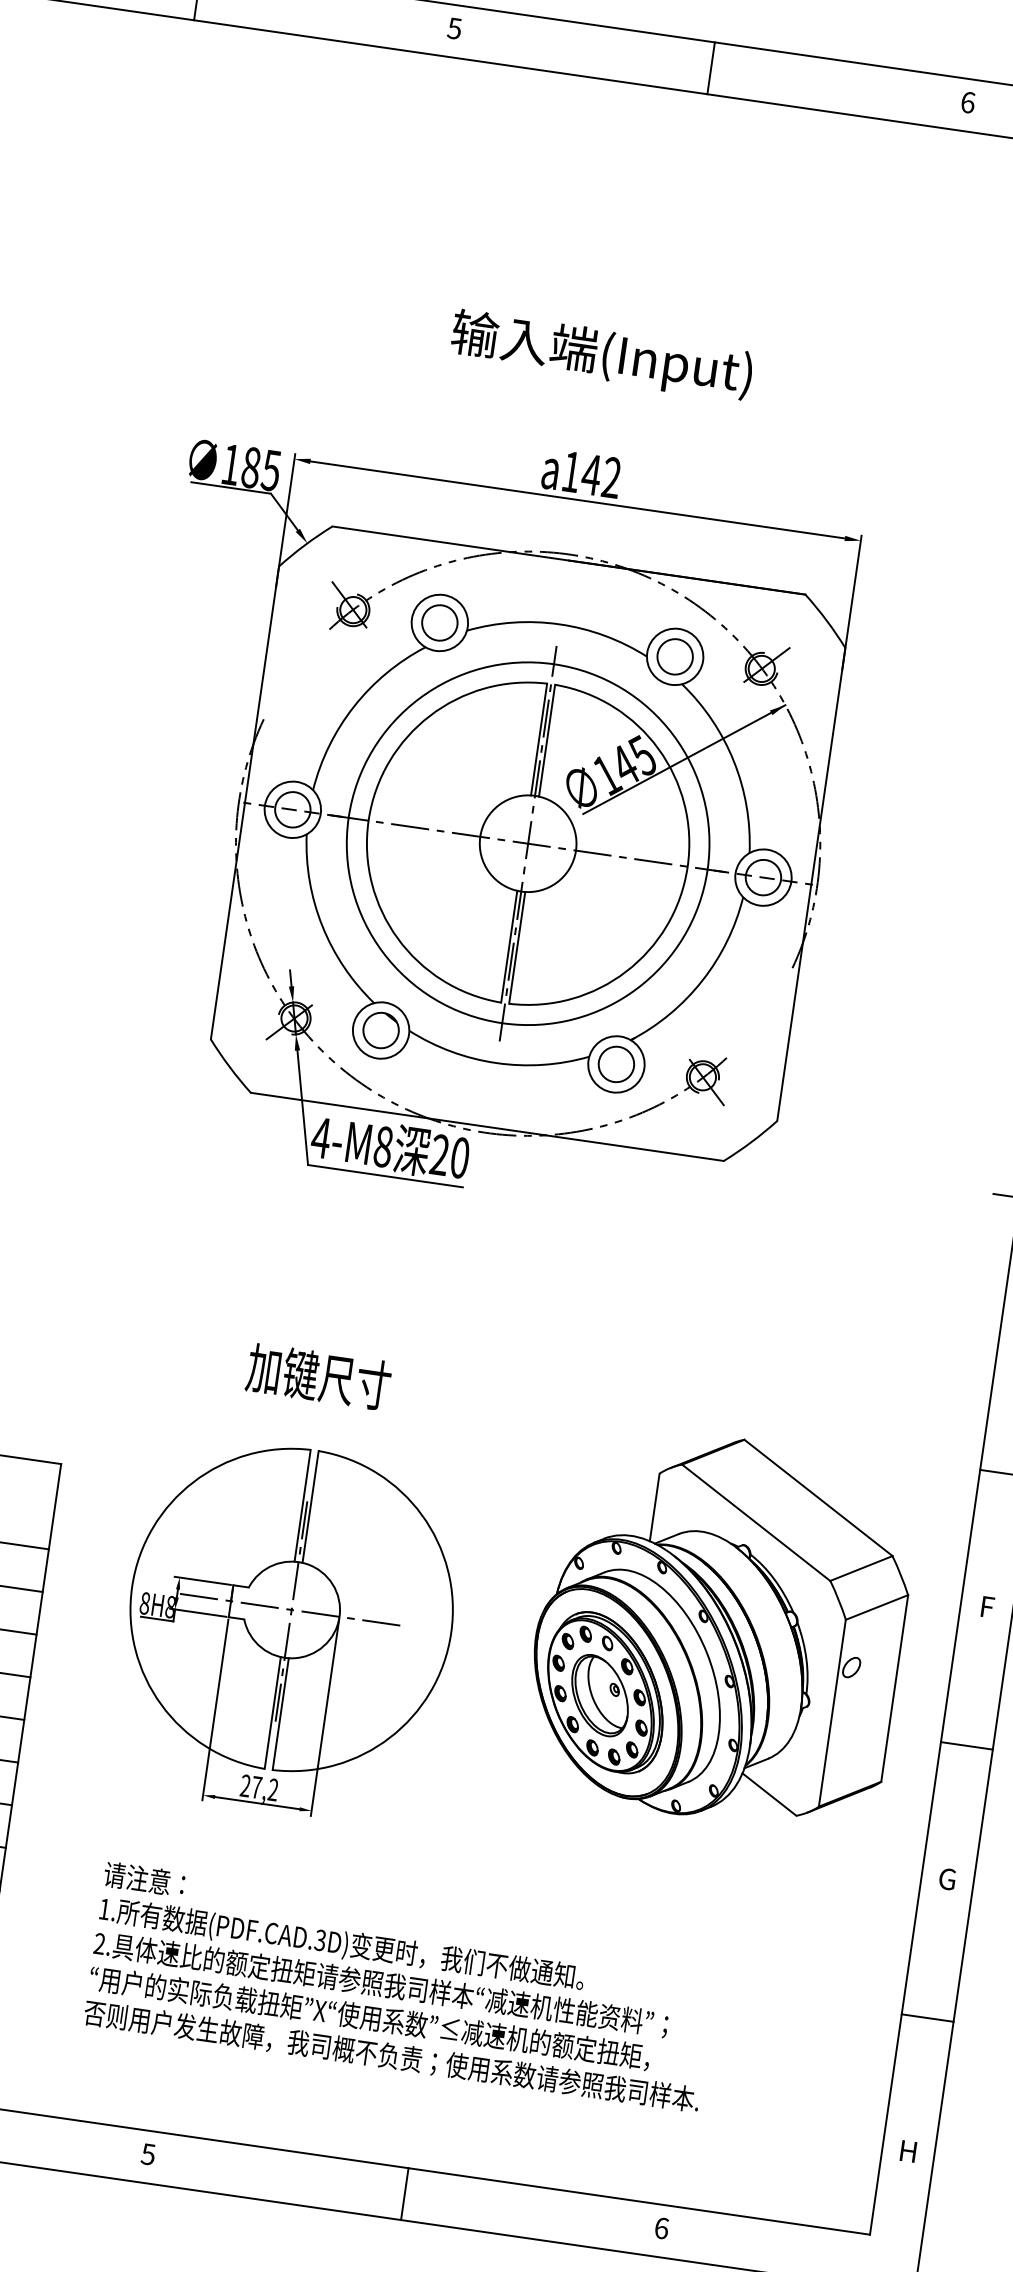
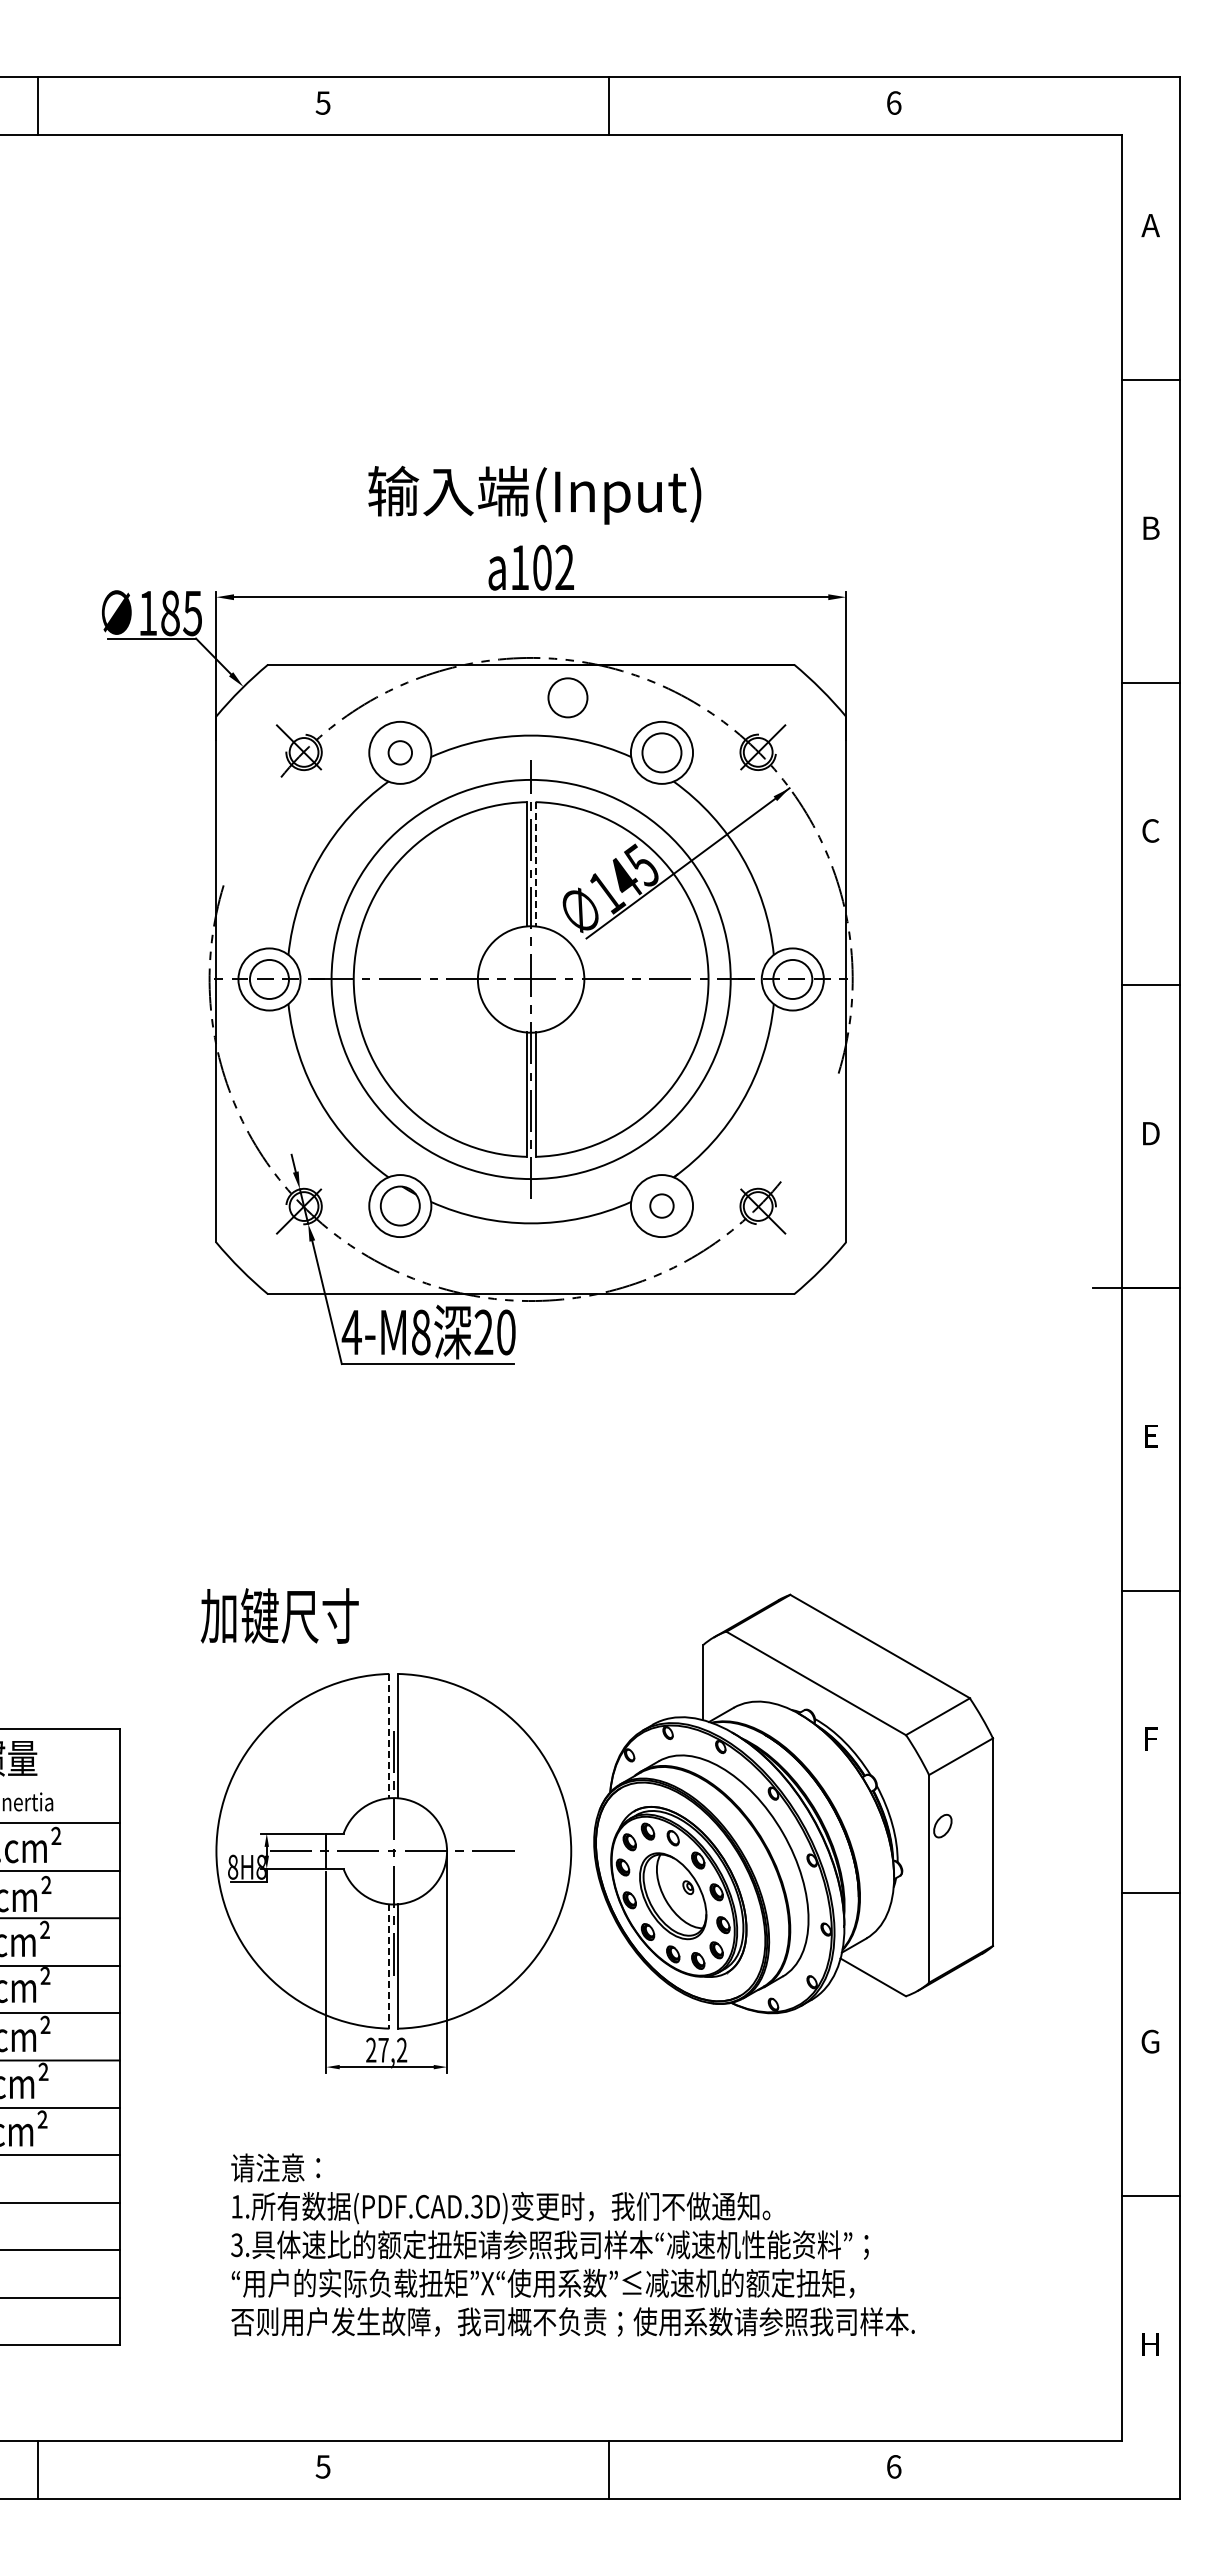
text: (601, 354) -> (534, 494), moved
text: (591, 474) -> (542, 567), 142 -> 102
circle: (597, 594) -> (567, 697), added
circle: (439, 622) -> (399, 752), size x0.6
line: (546, 740) -> (535, 864), solid -> dashed
circle: (616, 1063) -> (661, 1205), size x0.6
text: (318, 1376) -> (279, 1615), moved
line: (302, 1506) -> (389, 1736), solid -> dashed
part: (720, 1627) -> (793, 1803), moved
line: (272, 1713) -> (389, 1967), solid -> dashed
text: (99, 1944) -> (236, 2245), 2. -> 3.

